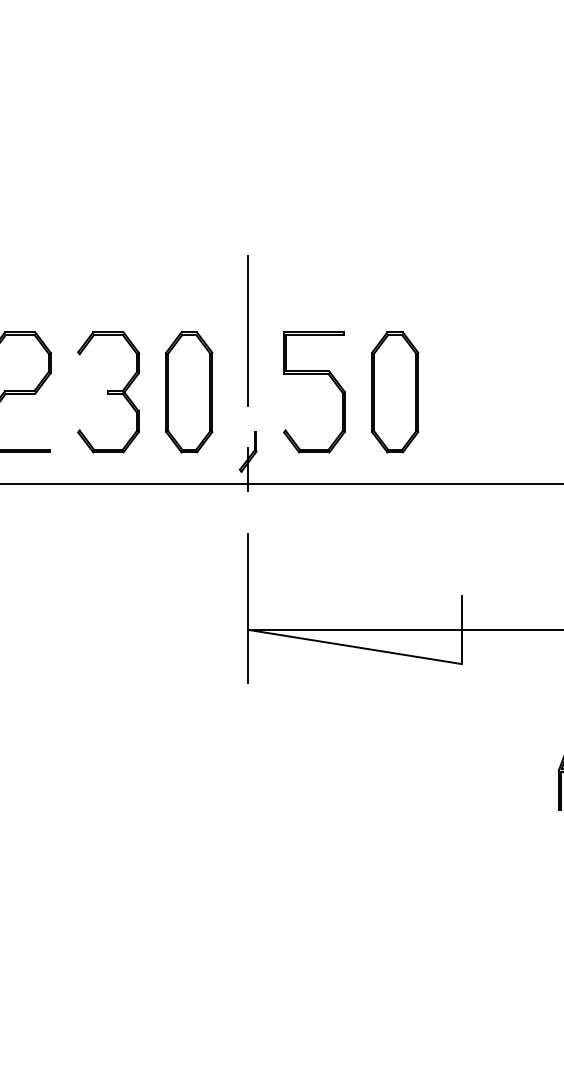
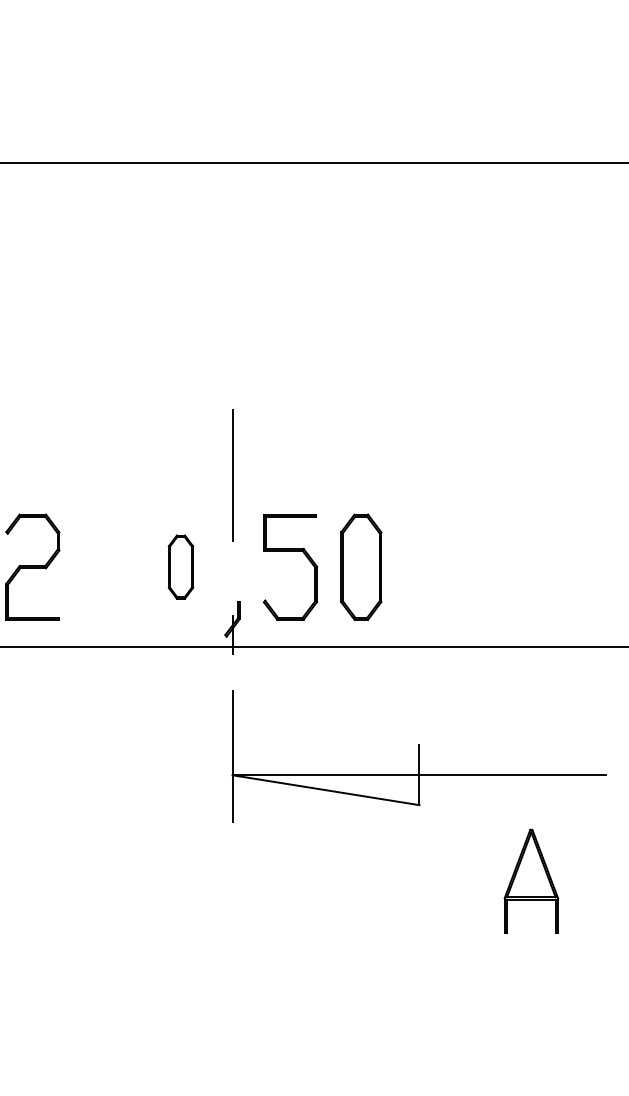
line: (248, 331) -> (232, 475), moved
part: (107, 391) -> (109, 566), removed
part: (188, 391) -> (180, 566), size x0.6

